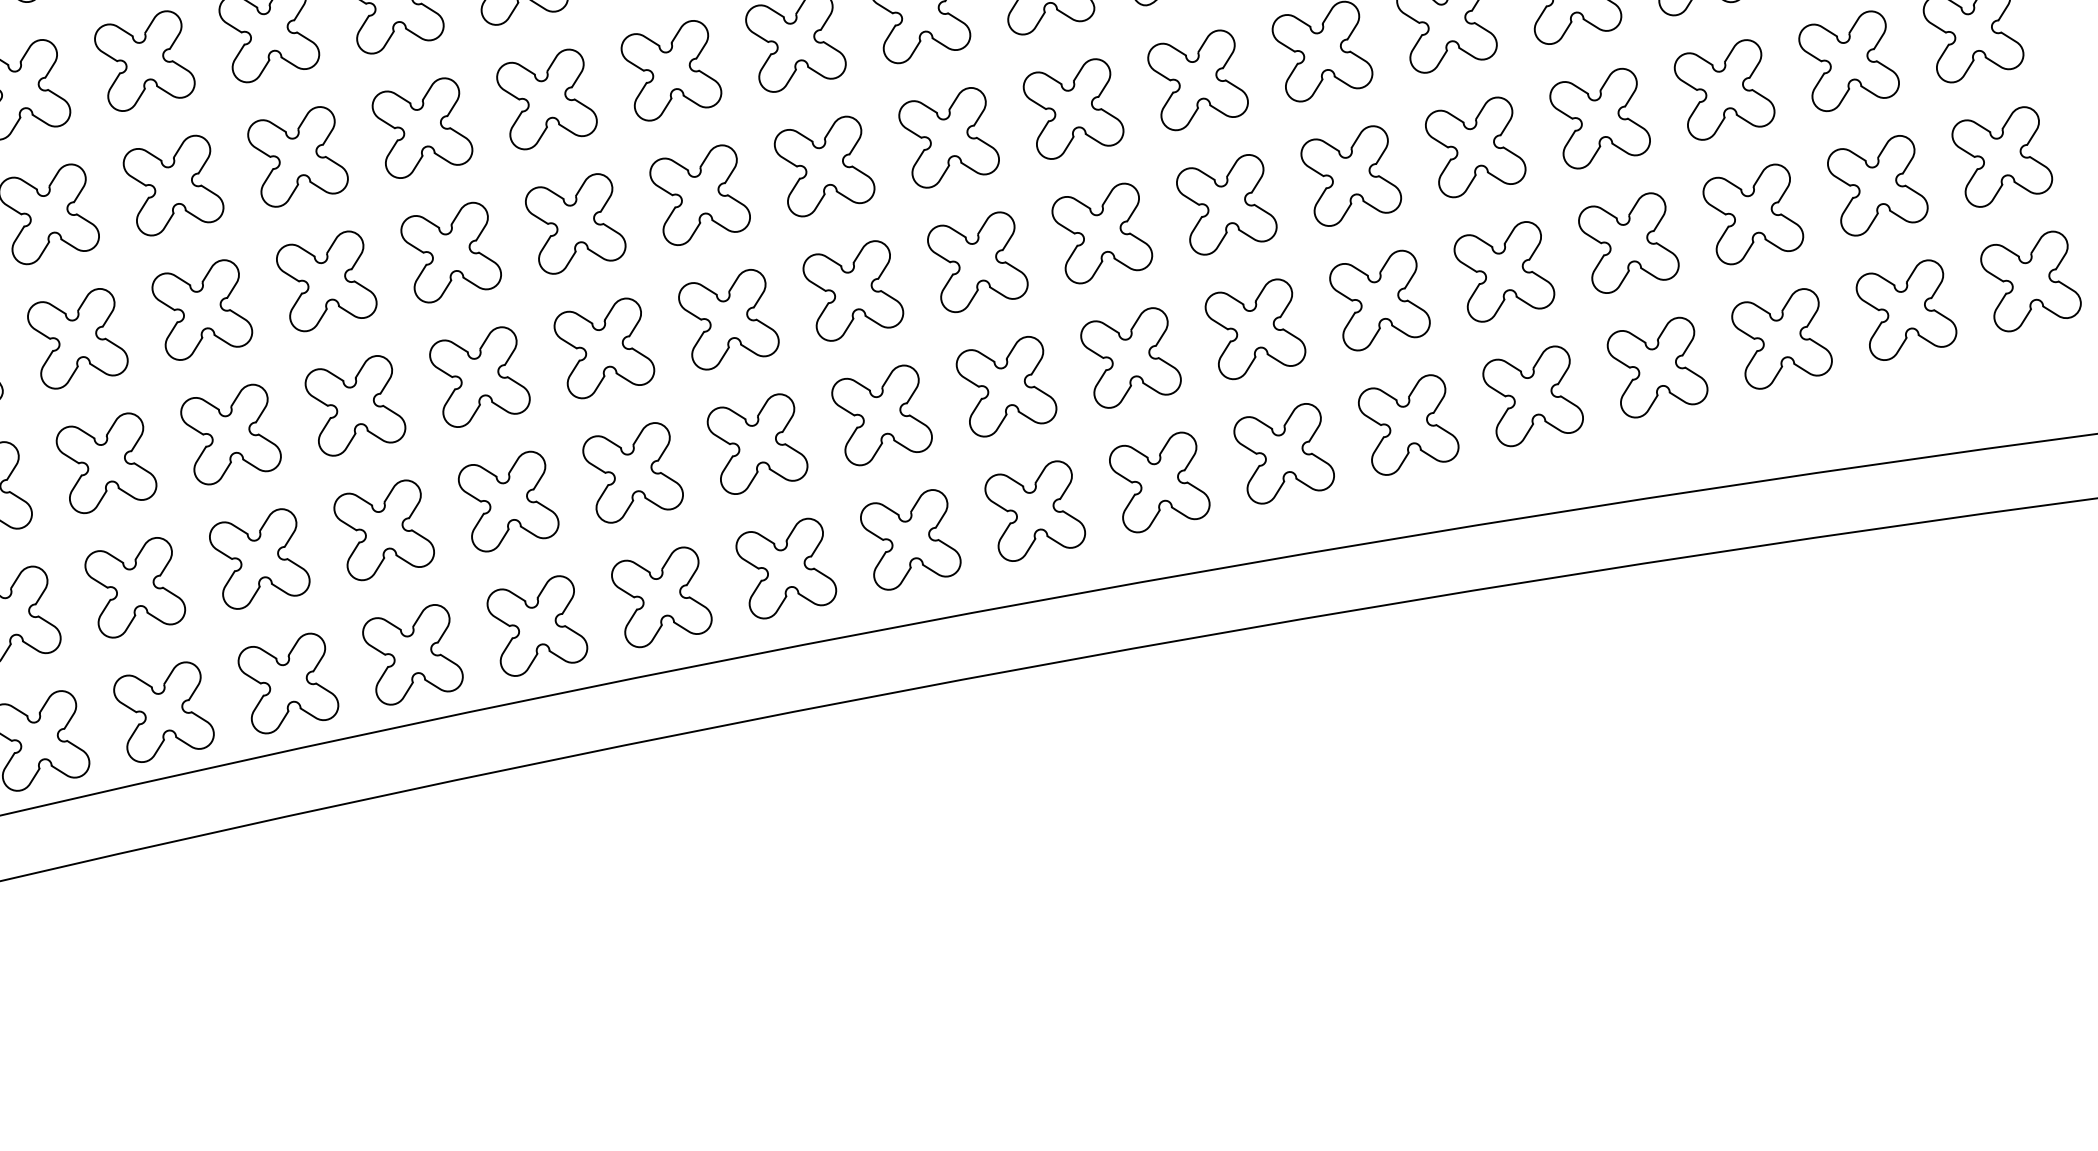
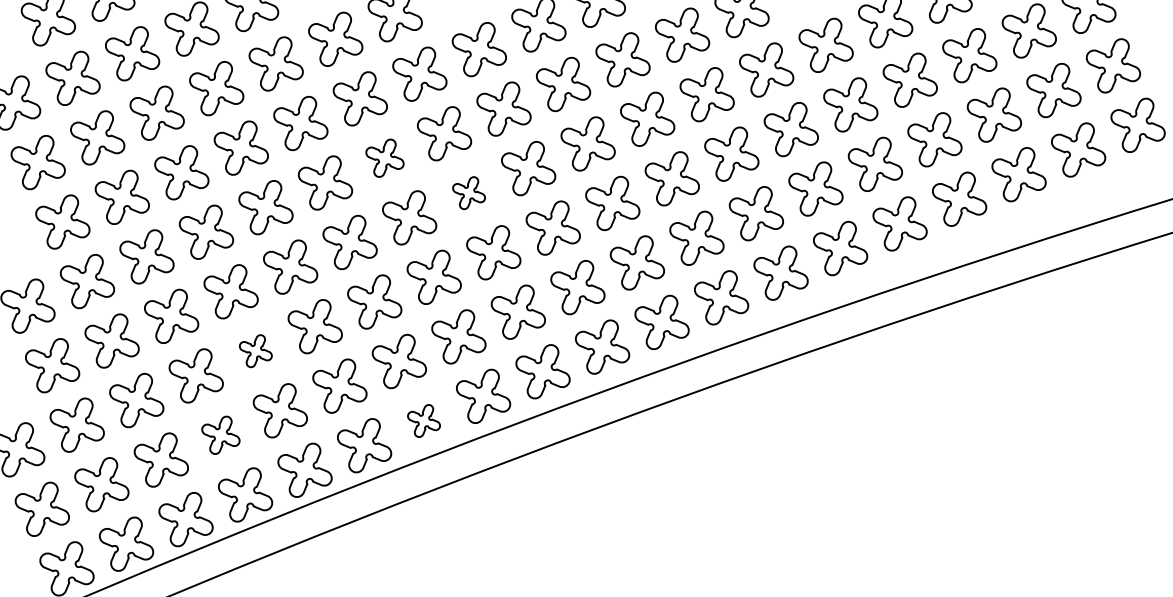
part: (546, 97) -> (384, 157), size x0.7
part: (699, 193) -> (468, 192), size x0.6
part: (230, 432) -> (255, 350), size x0.6
part: (134, 585) -> (220, 434), size x0.7
part: (536, 624) -> (423, 420), size x0.6

